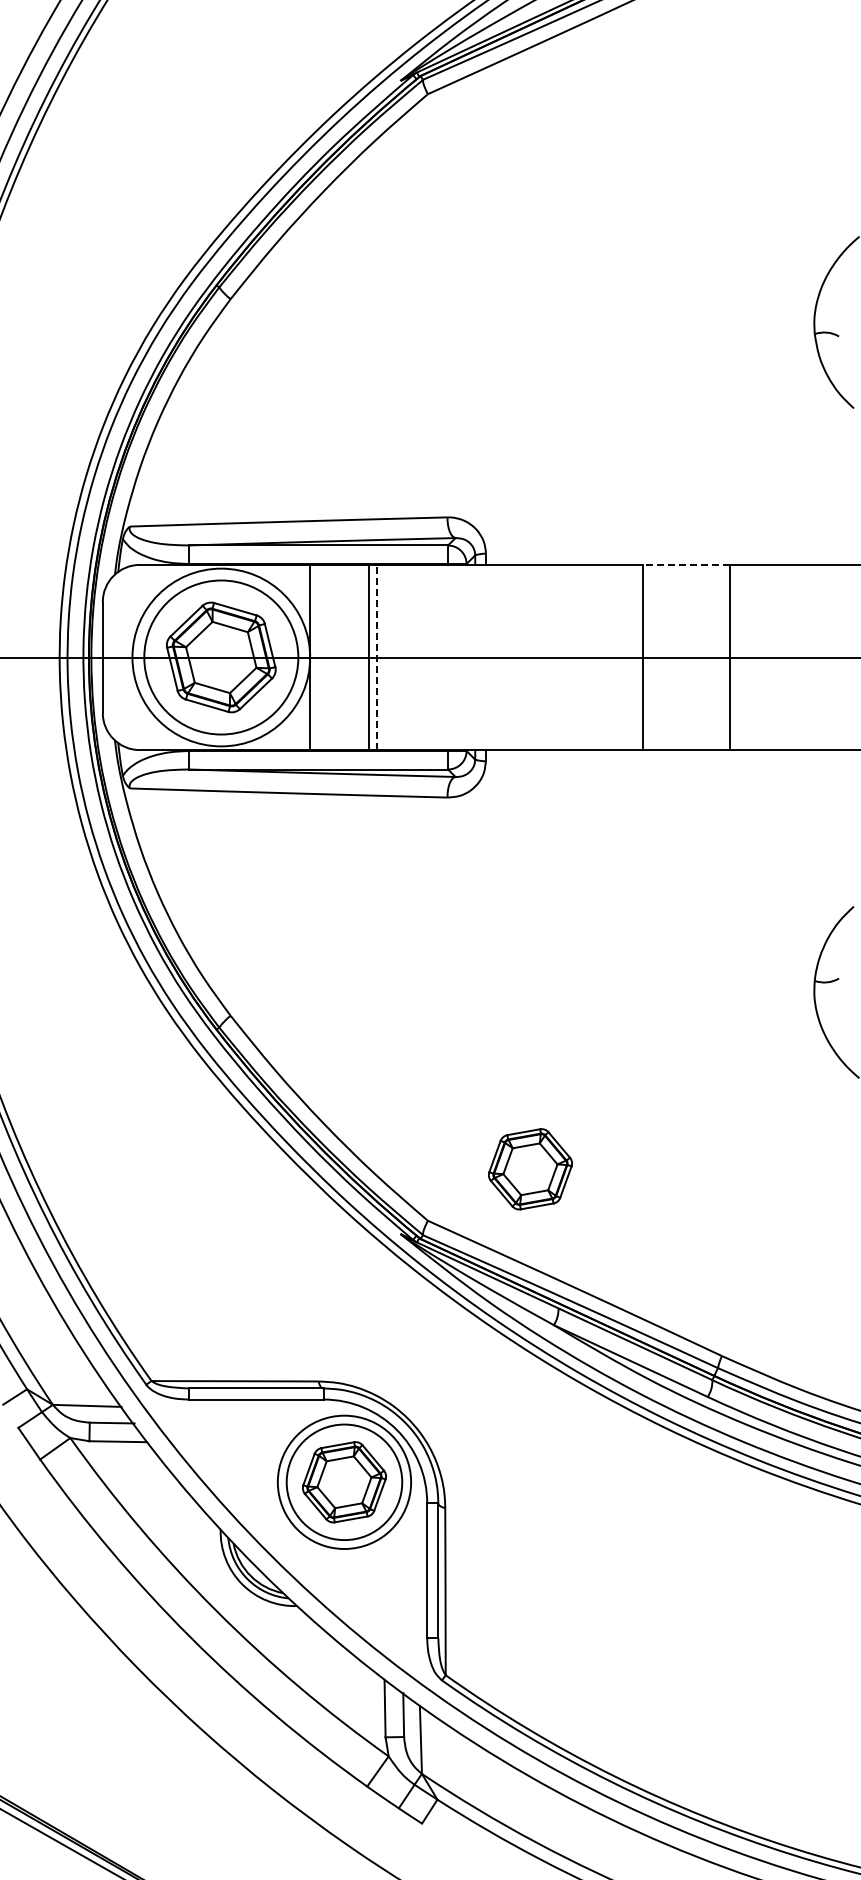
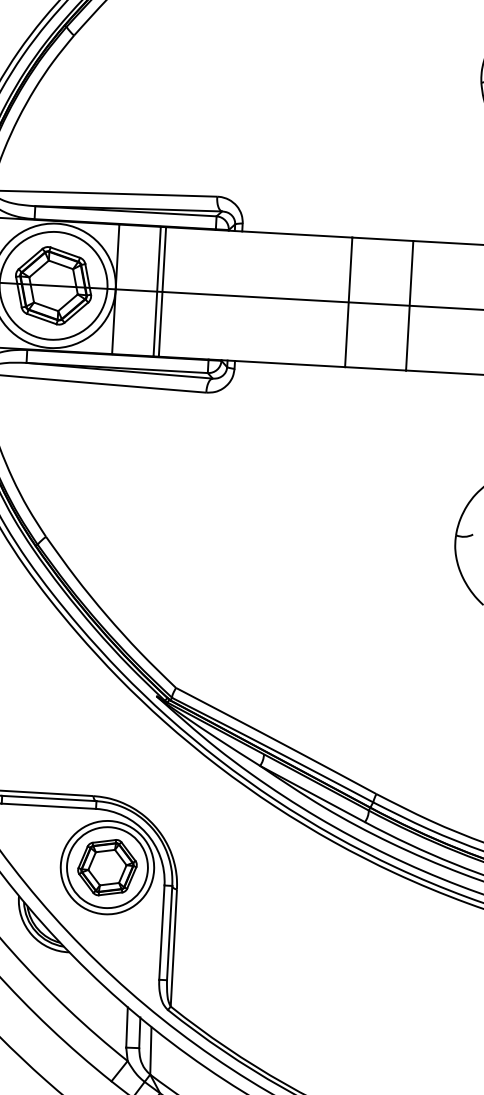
line: (686, 564) -> (382, 238), dashed -> solid
line: (377, 657) -> (162, 291), dashed -> solid
part: (530, 1169) -> (249, 656), removed

